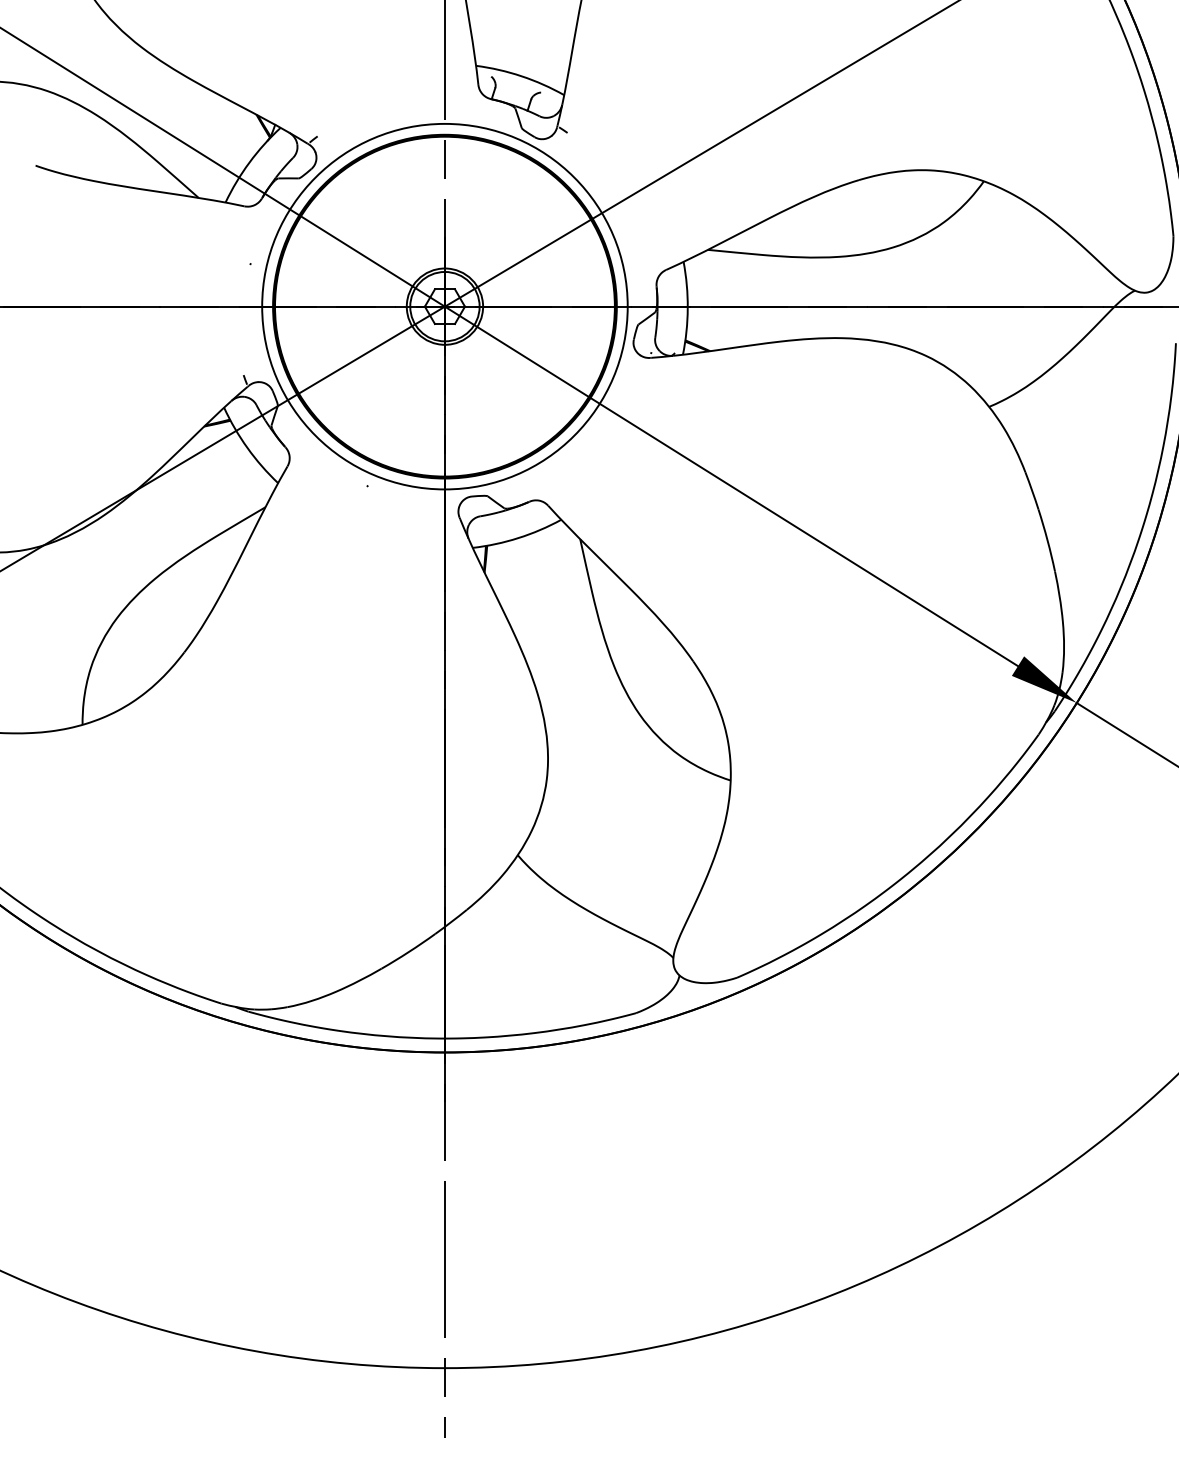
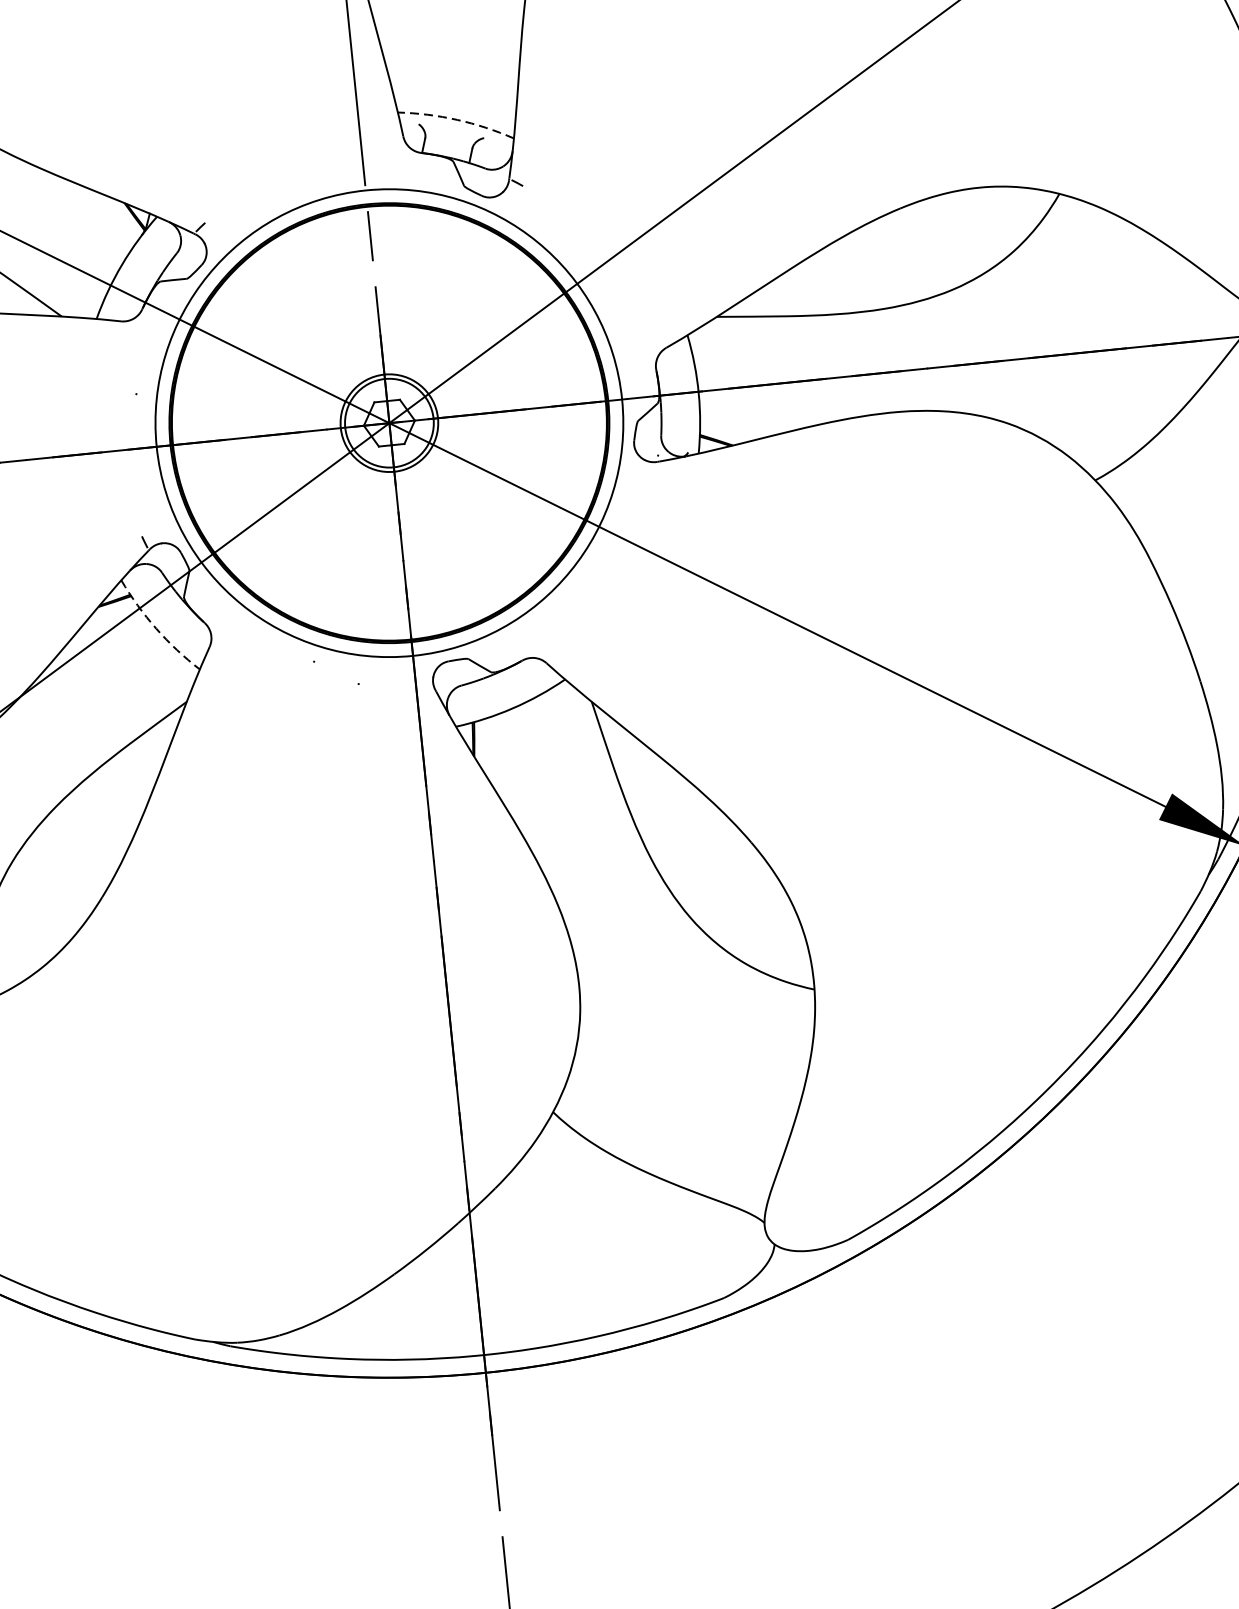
arc: (521, 76) -> (457, 120), solid -> dashed
arc: (247, 448) -> (156, 629), solid -> dashed

